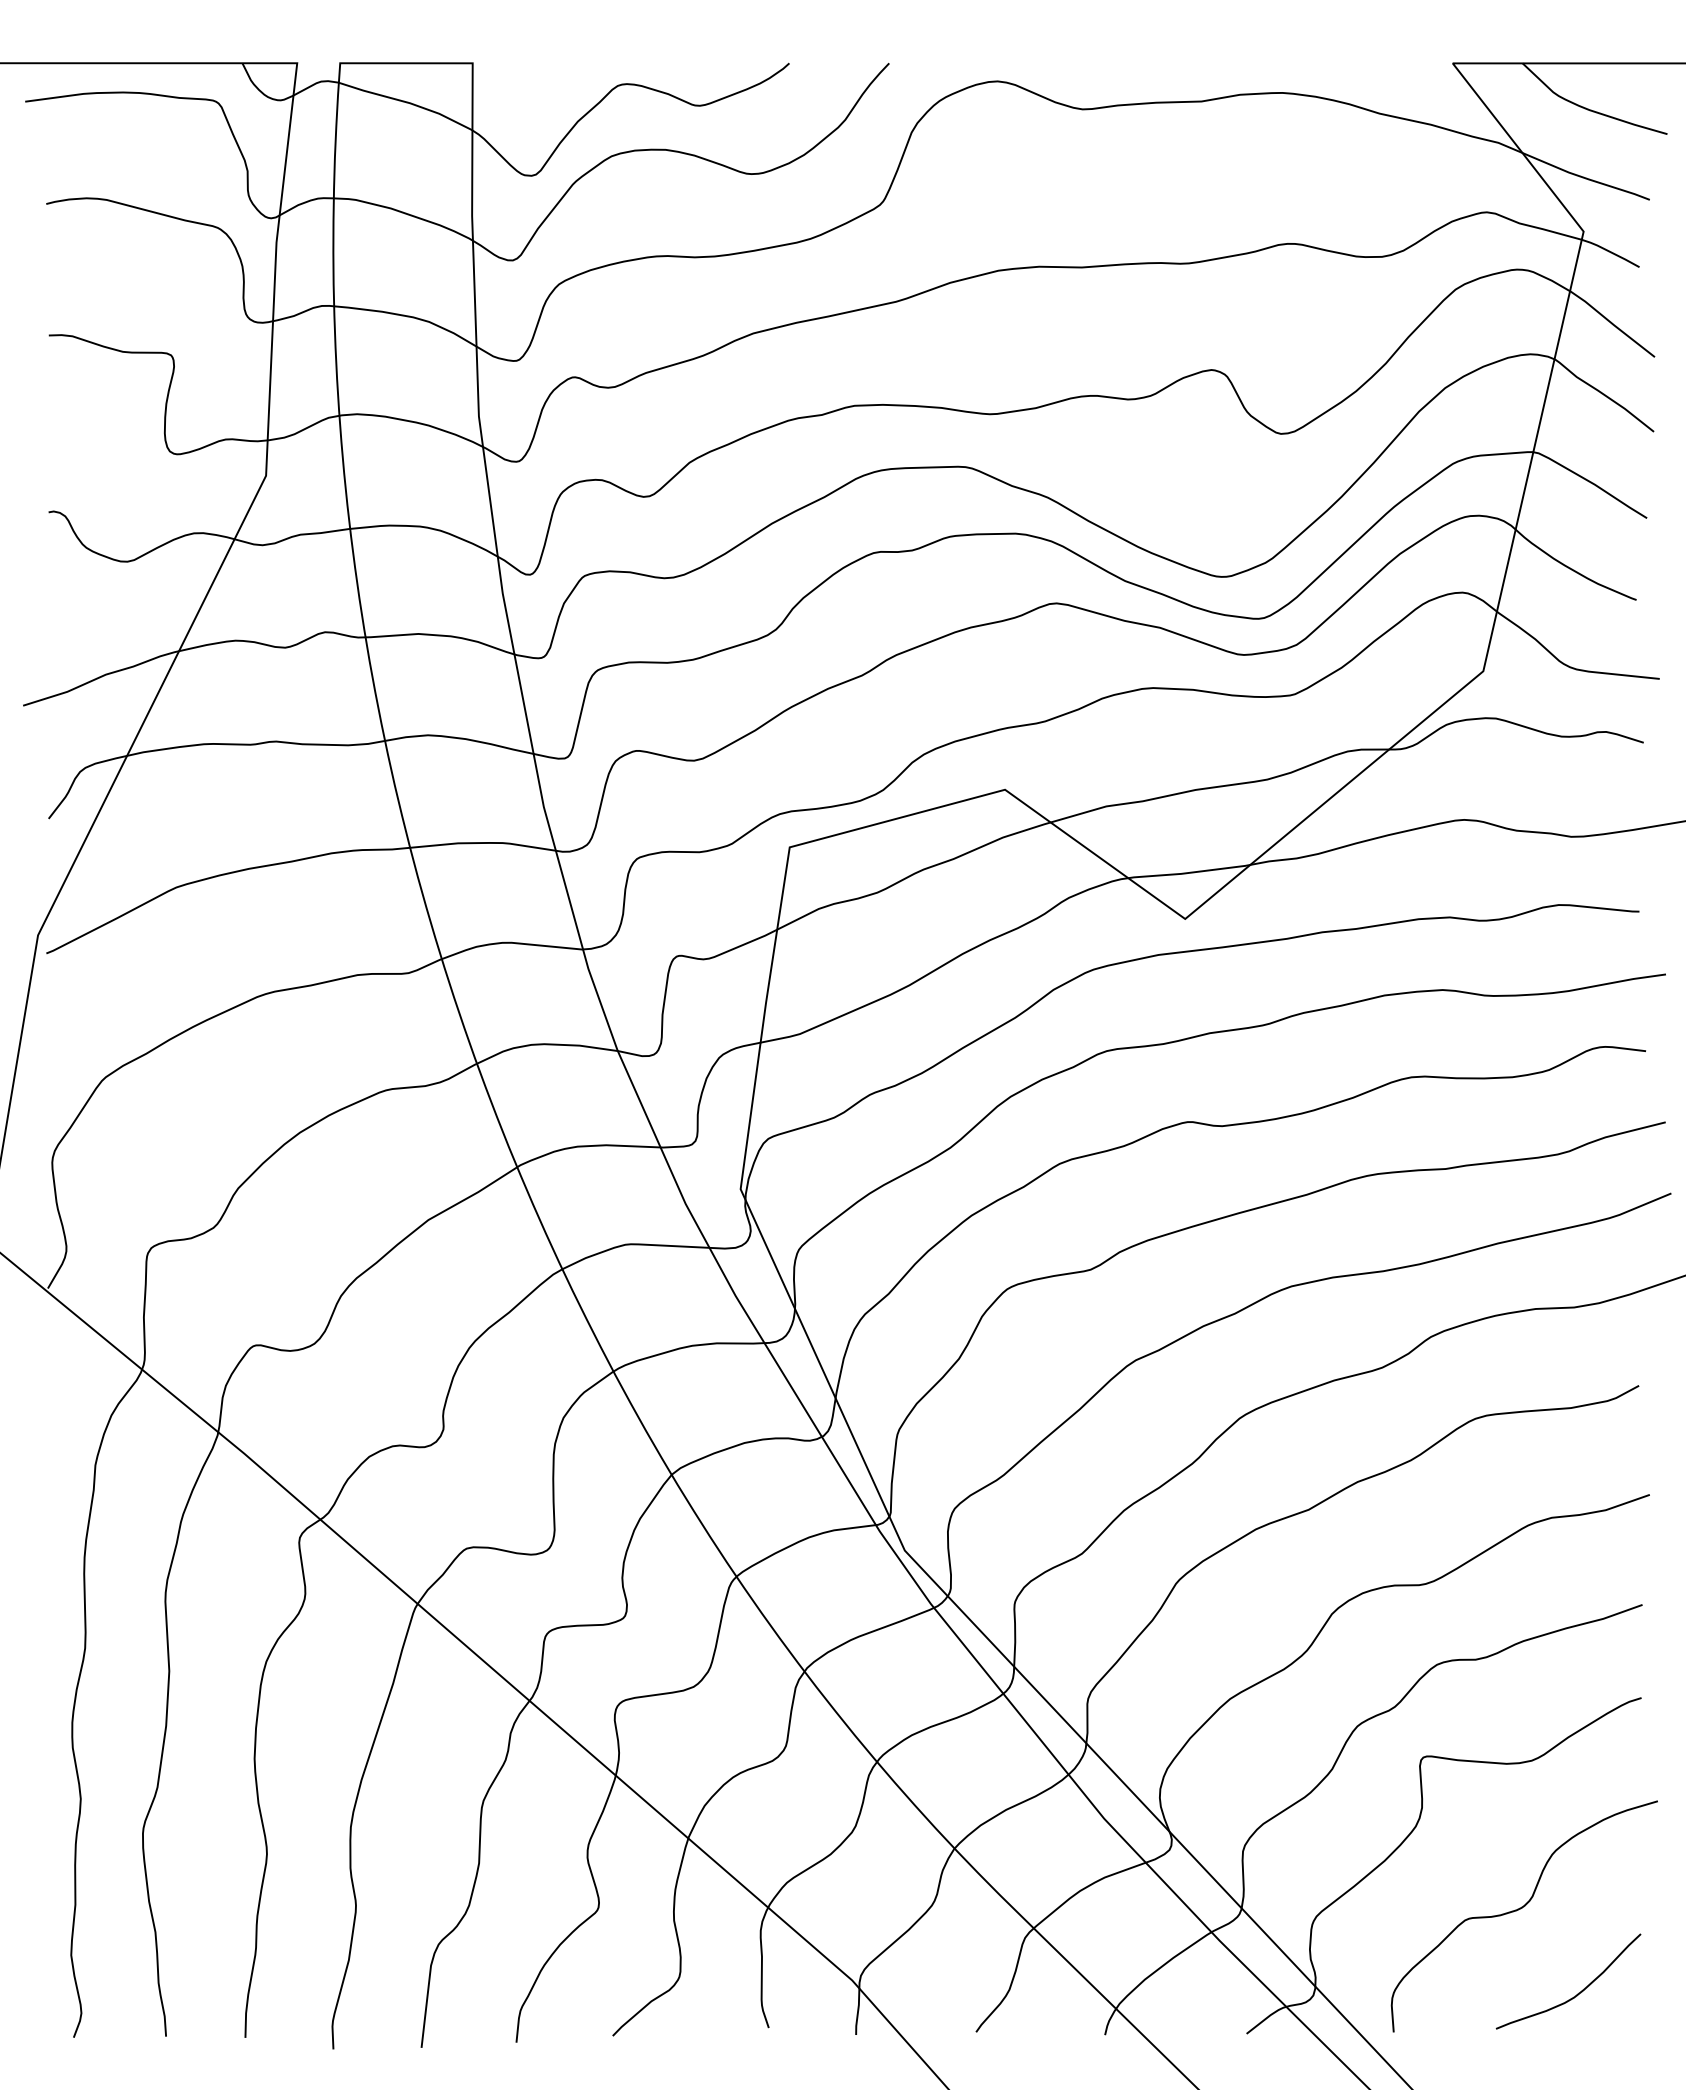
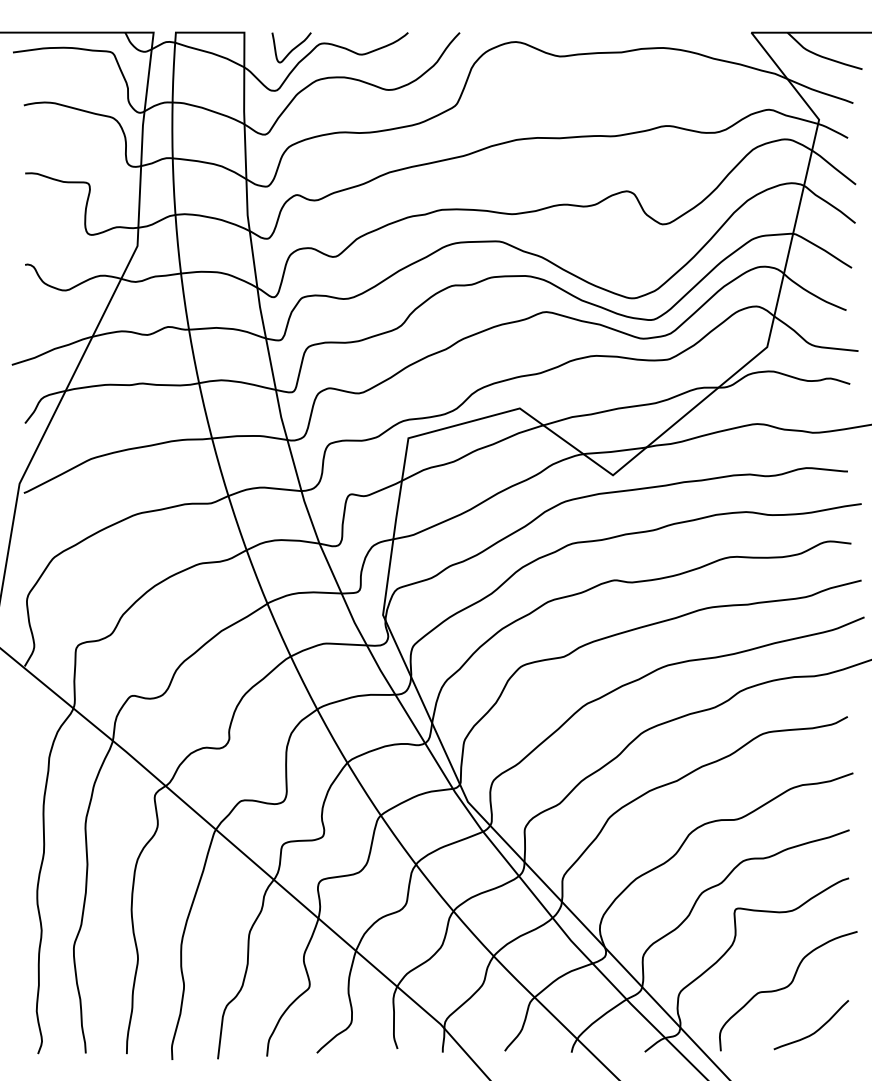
curve: (565, 93) -> (292, 48), added

